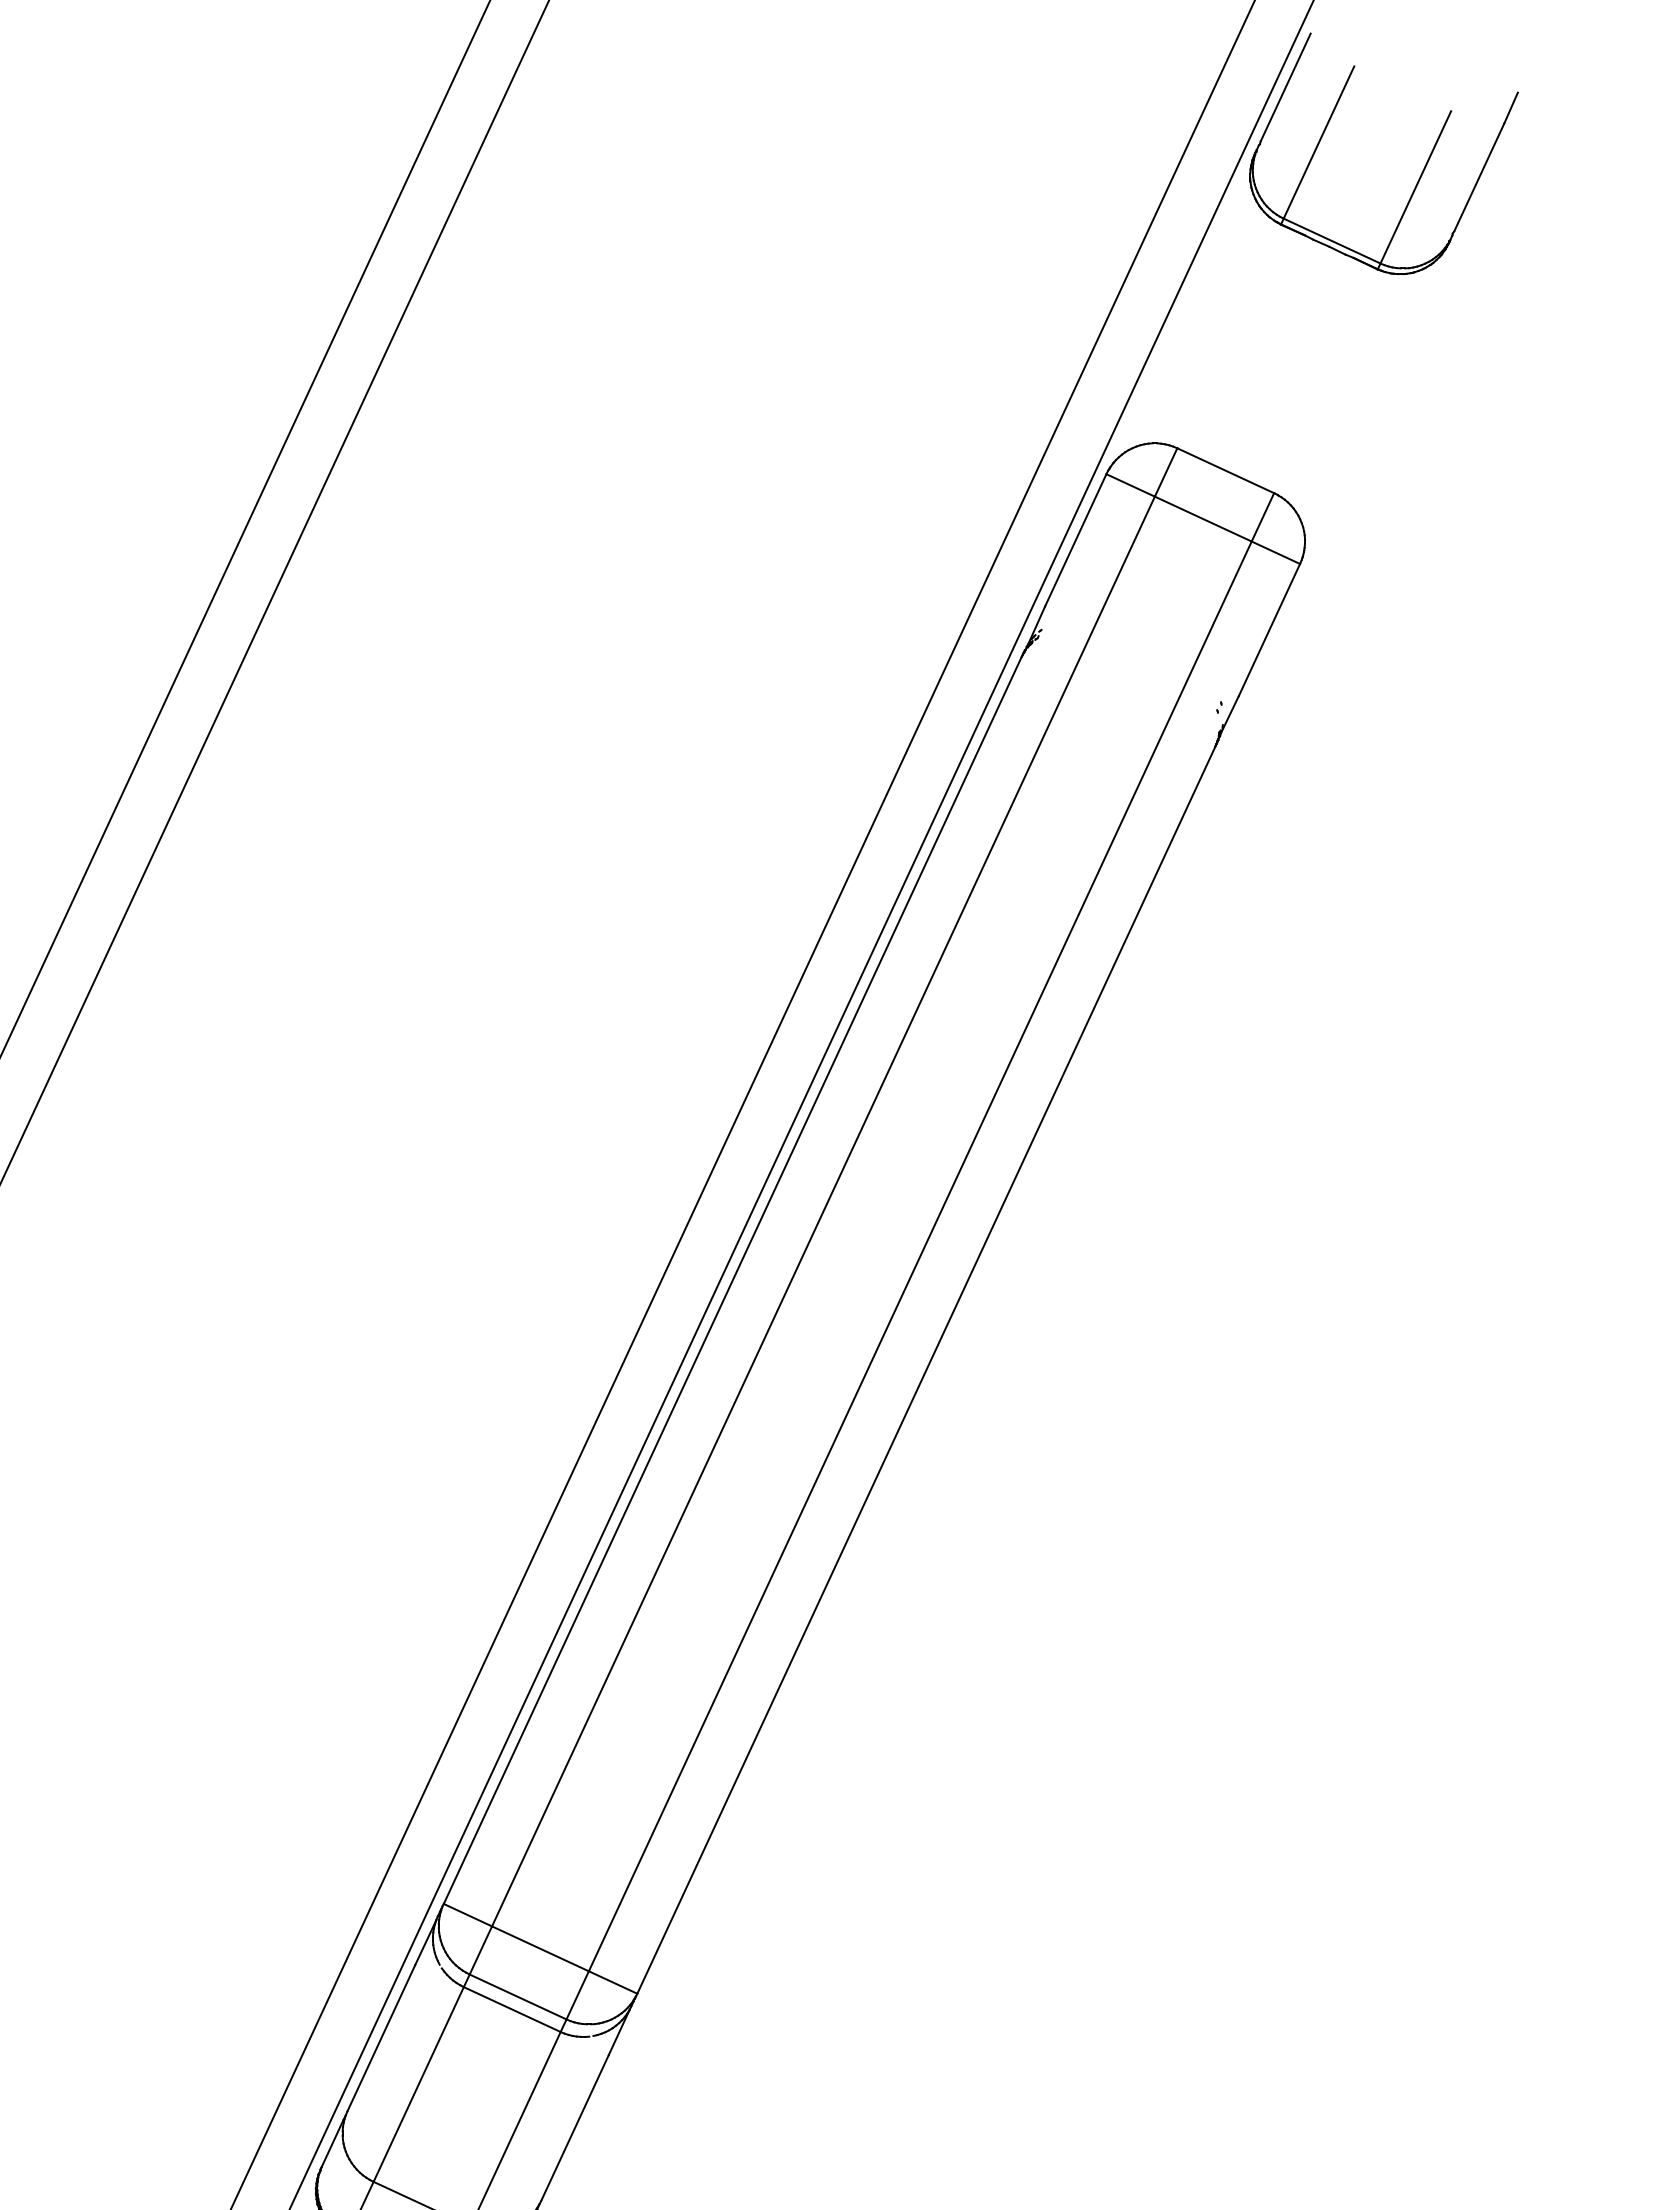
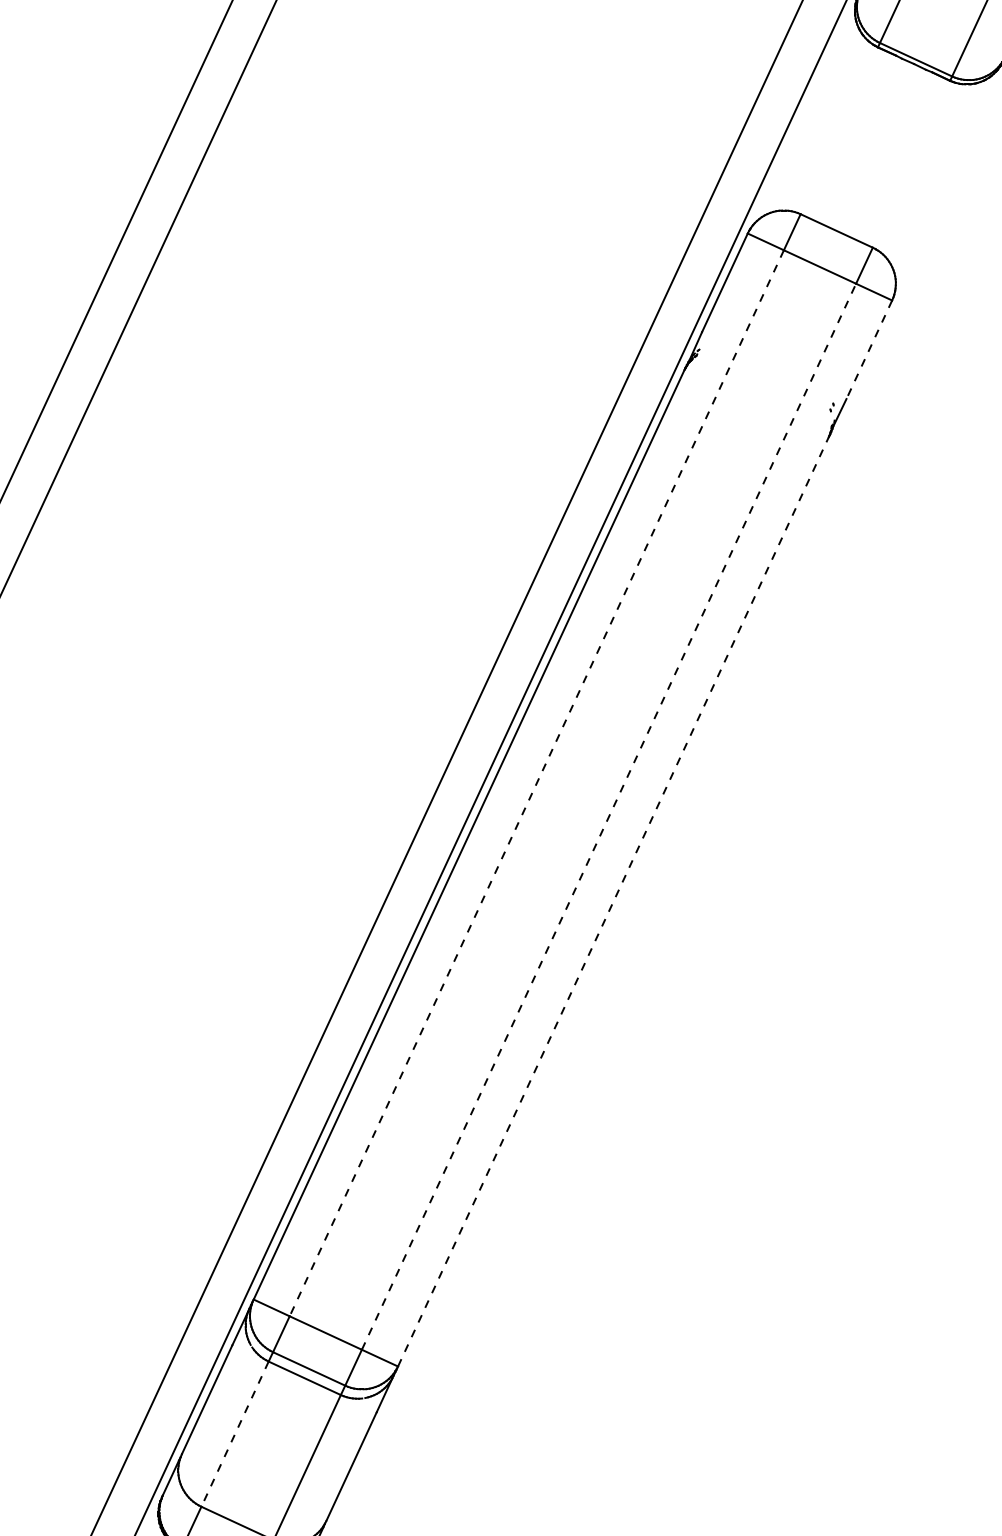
line: (1269, 630) -> (869, 350), solid -> dashed
line: (823, 1211) -> (536, 783), solid -> dashed
line: (920, 1256) -> (609, 816), solid -> dashed
line: (926, 1369) -> (613, 901), solid -> dashed
line: (418, 2084) -> (234, 1434), solid -> dashed

